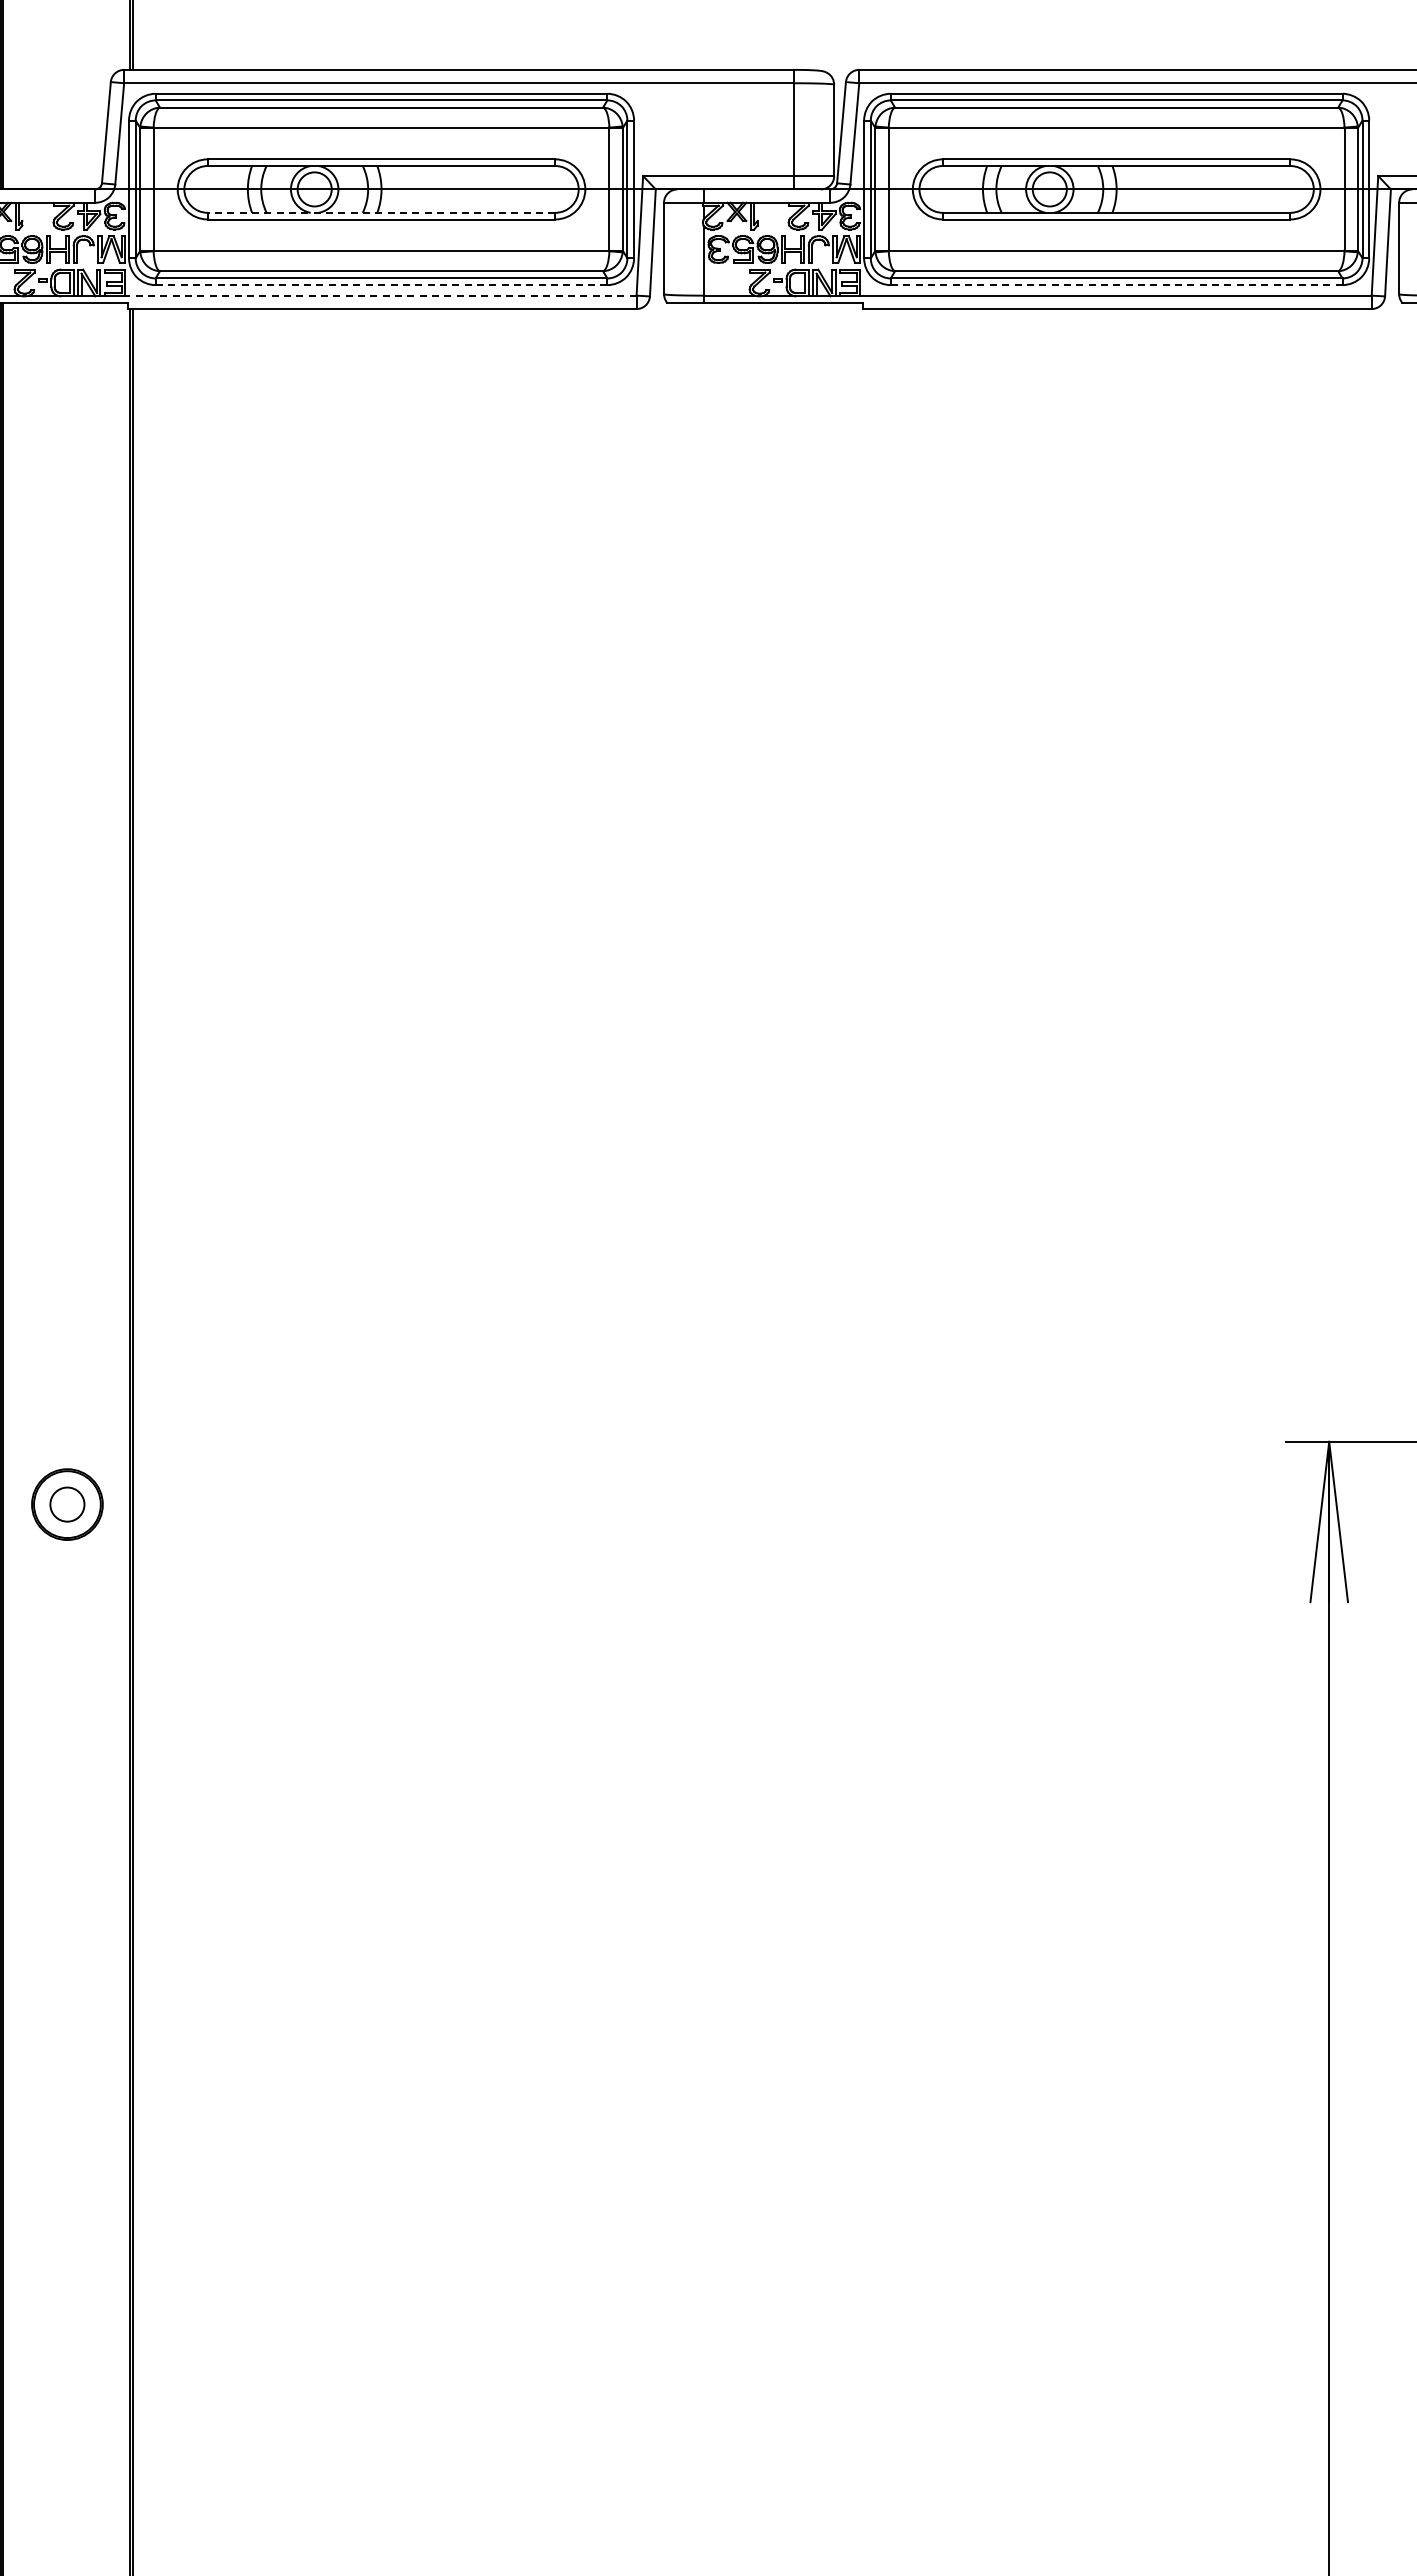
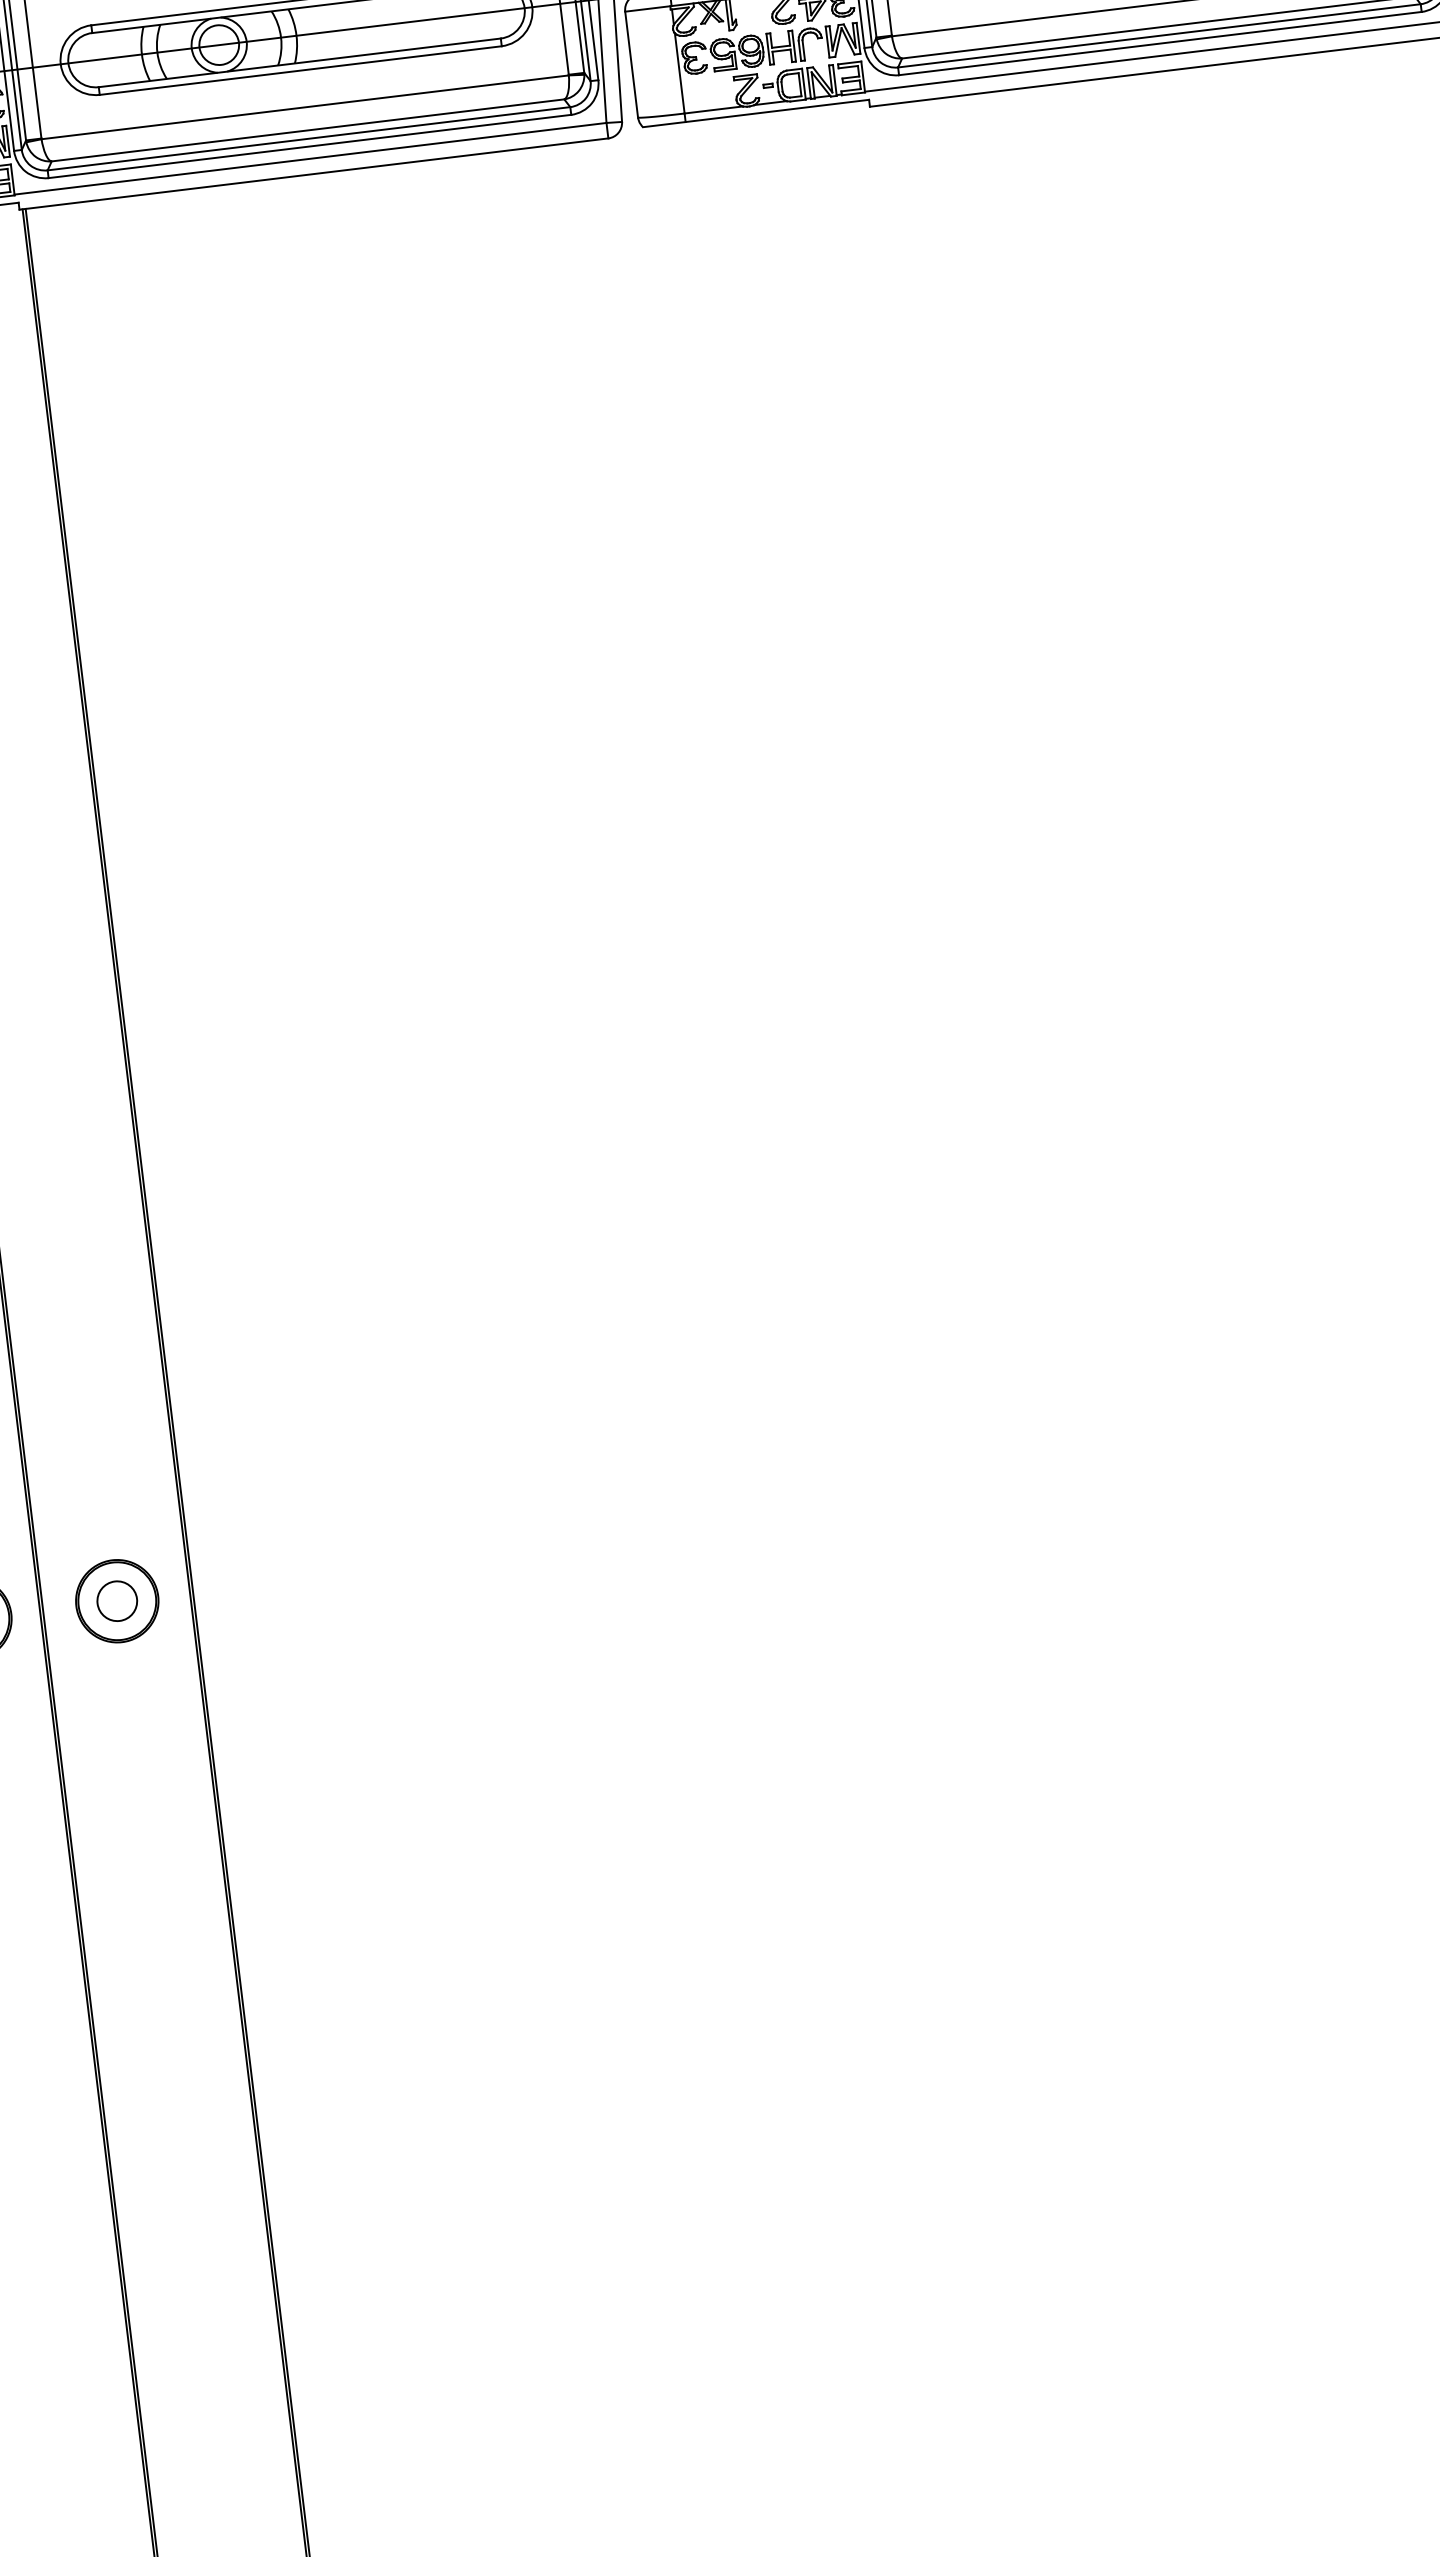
line: (381, 212) -> (299, 62), dashed -> solid
line: (381, 285) -> (309, 146), dashed -> solid
line: (1116, 285) -> (1160, 44), dashed -> solid
line: (380, 295) -> (310, 158), dashed -> solid

